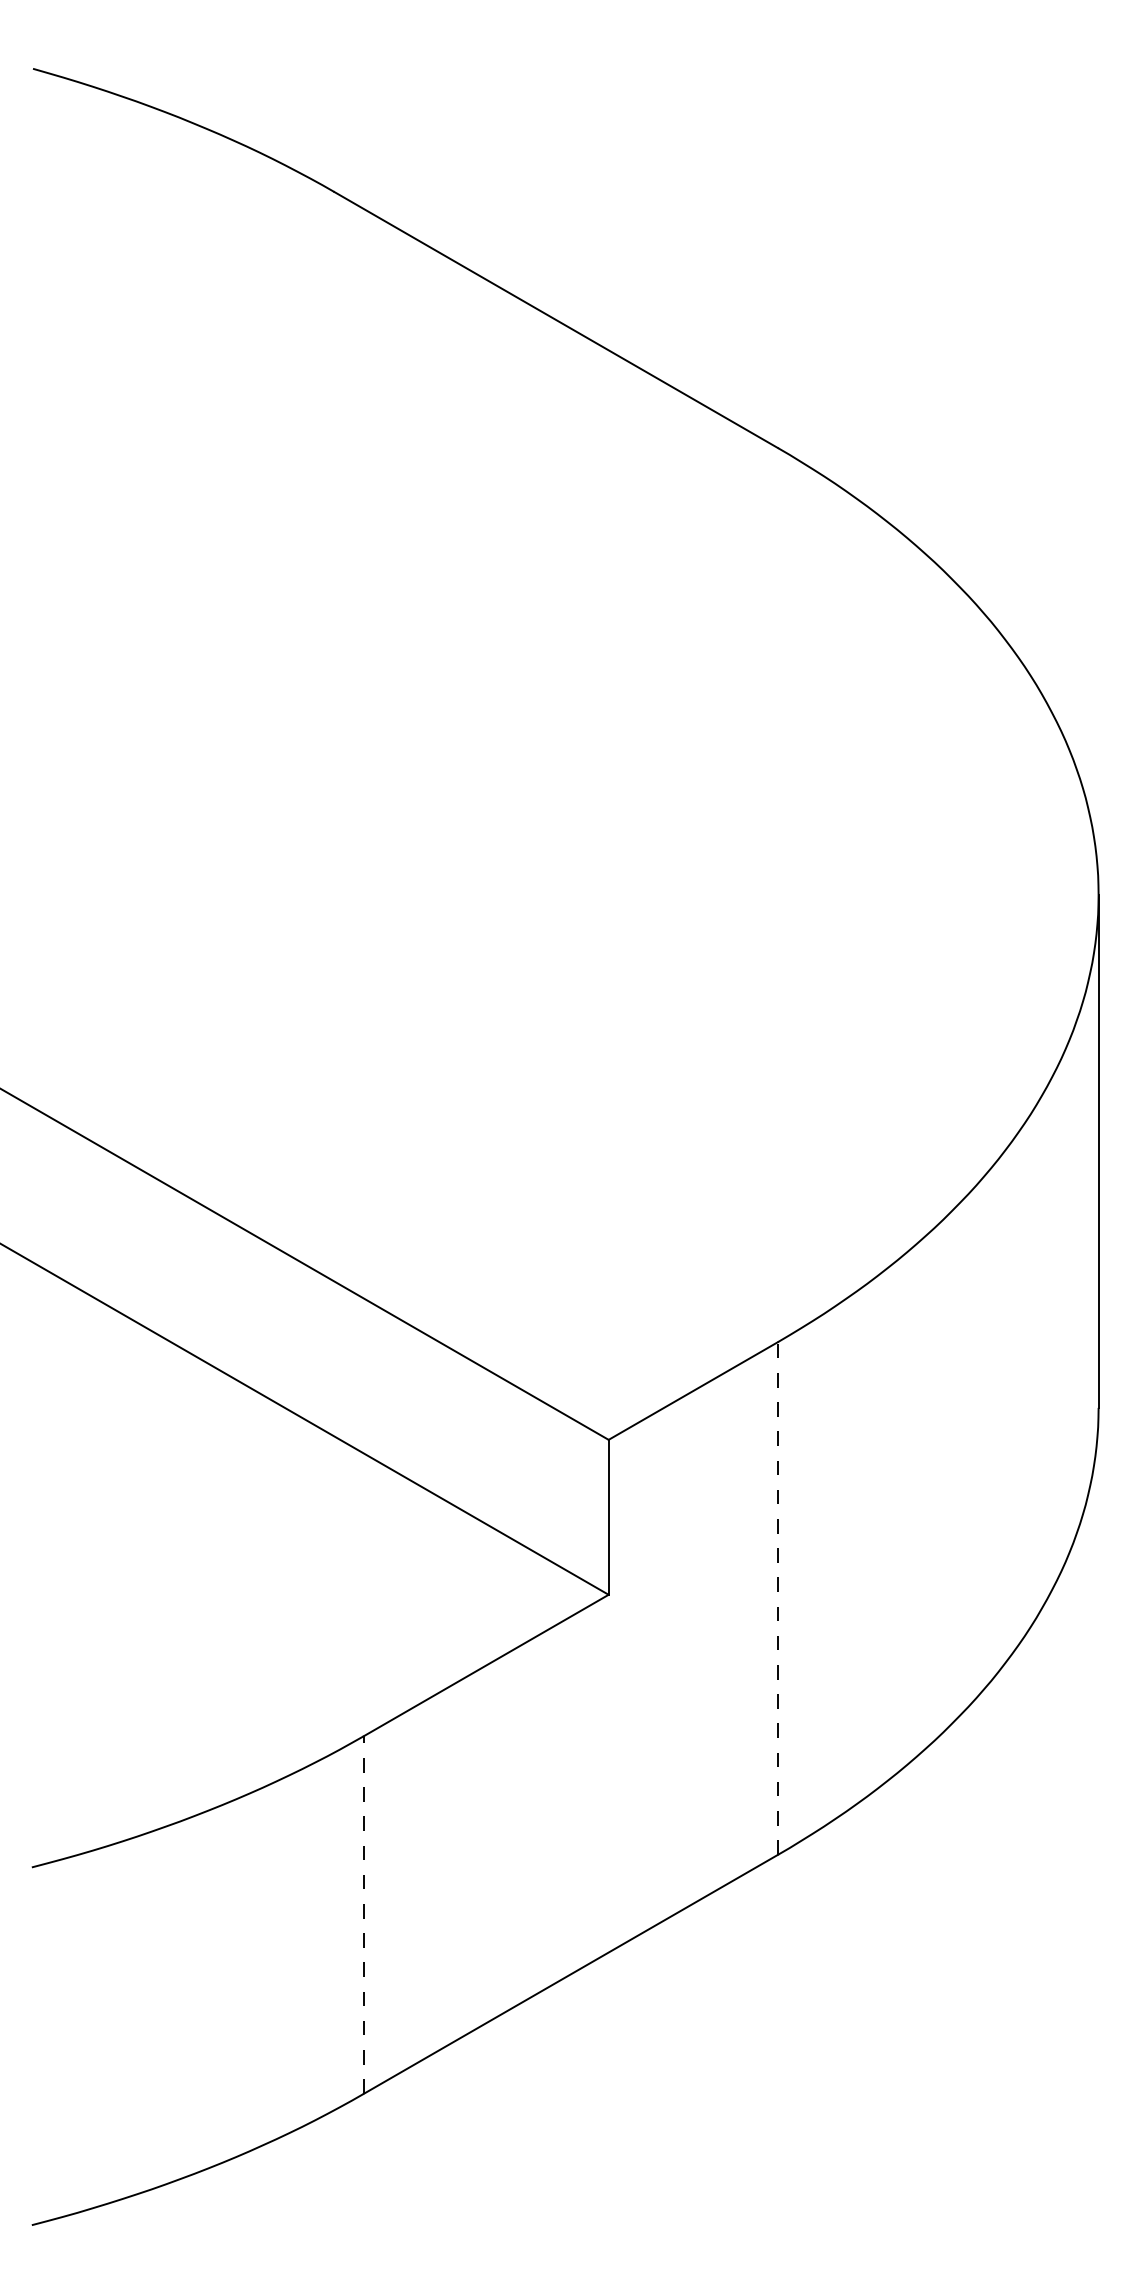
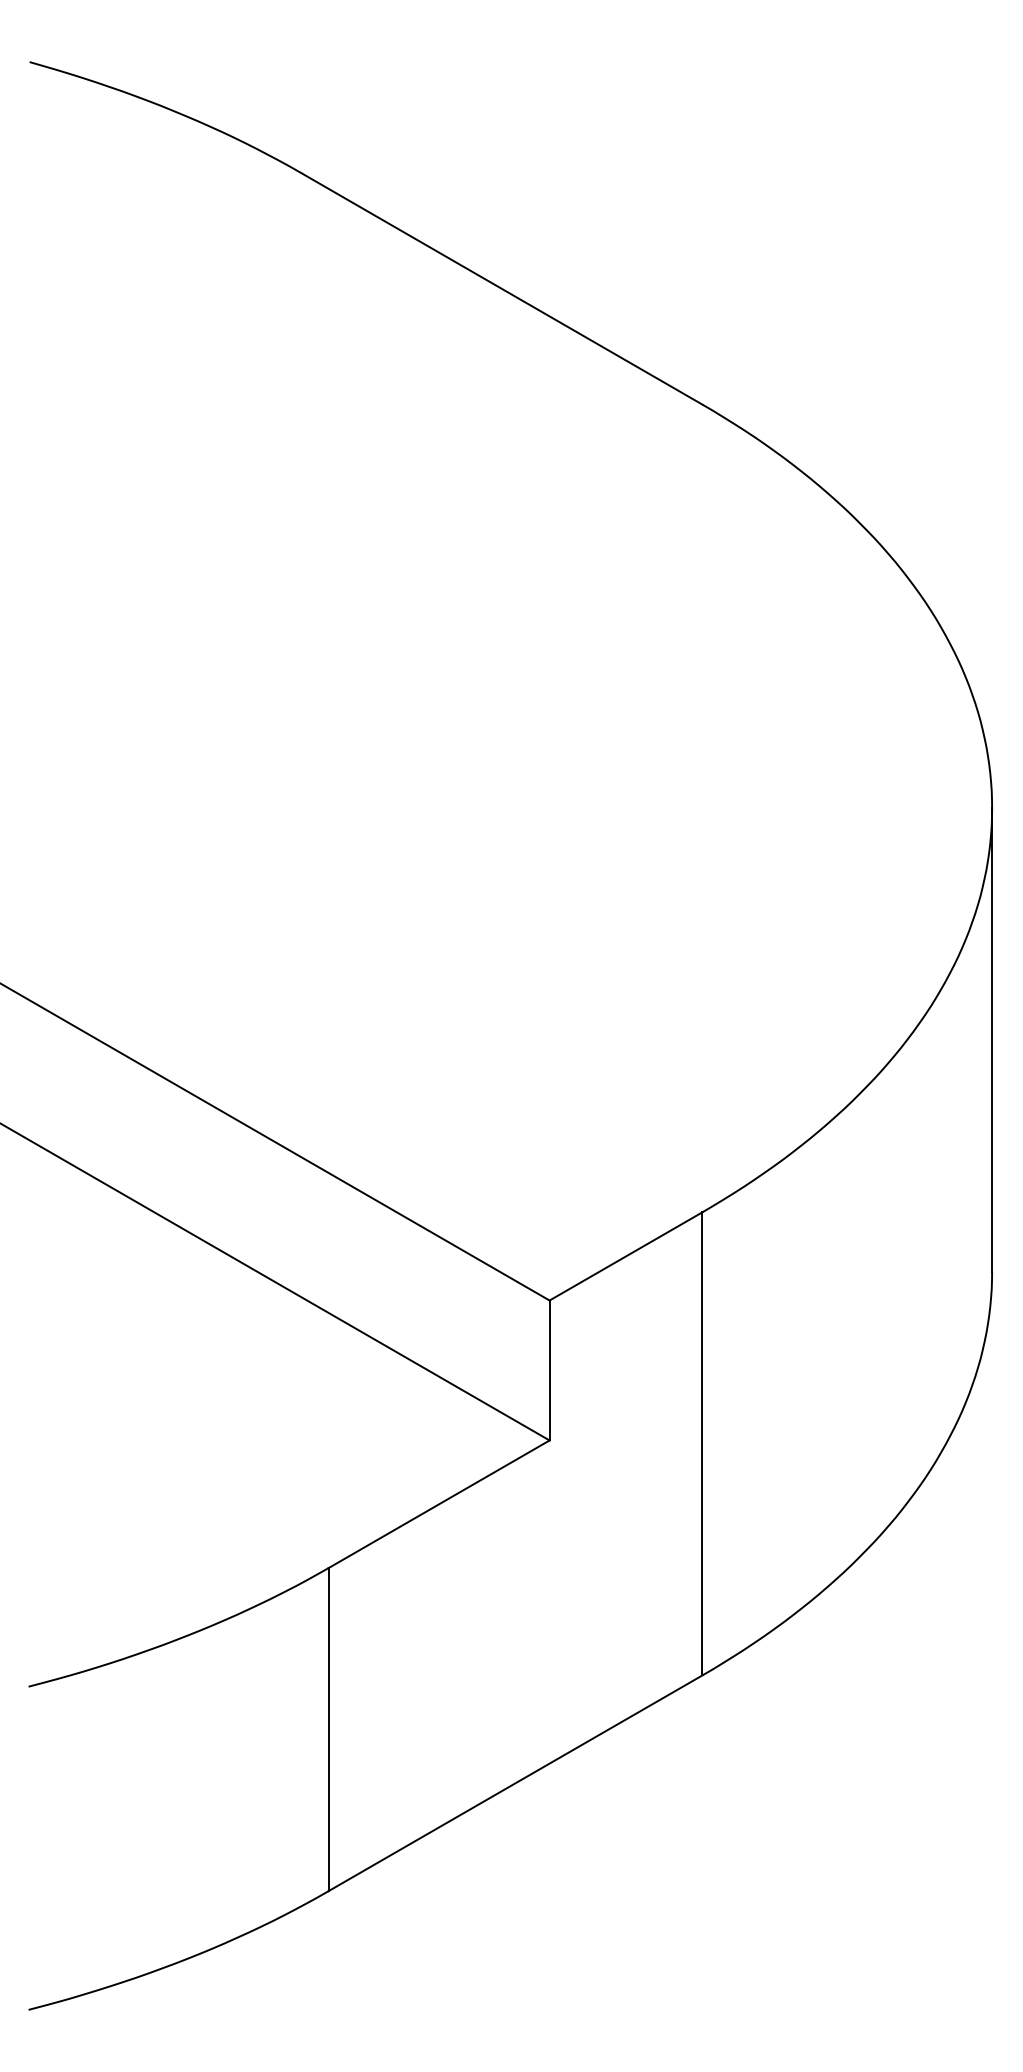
line: (777, 1598) -> (702, 1443), dashed -> solid
line: (363, 1914) -> (328, 1729), dashed -> solid

